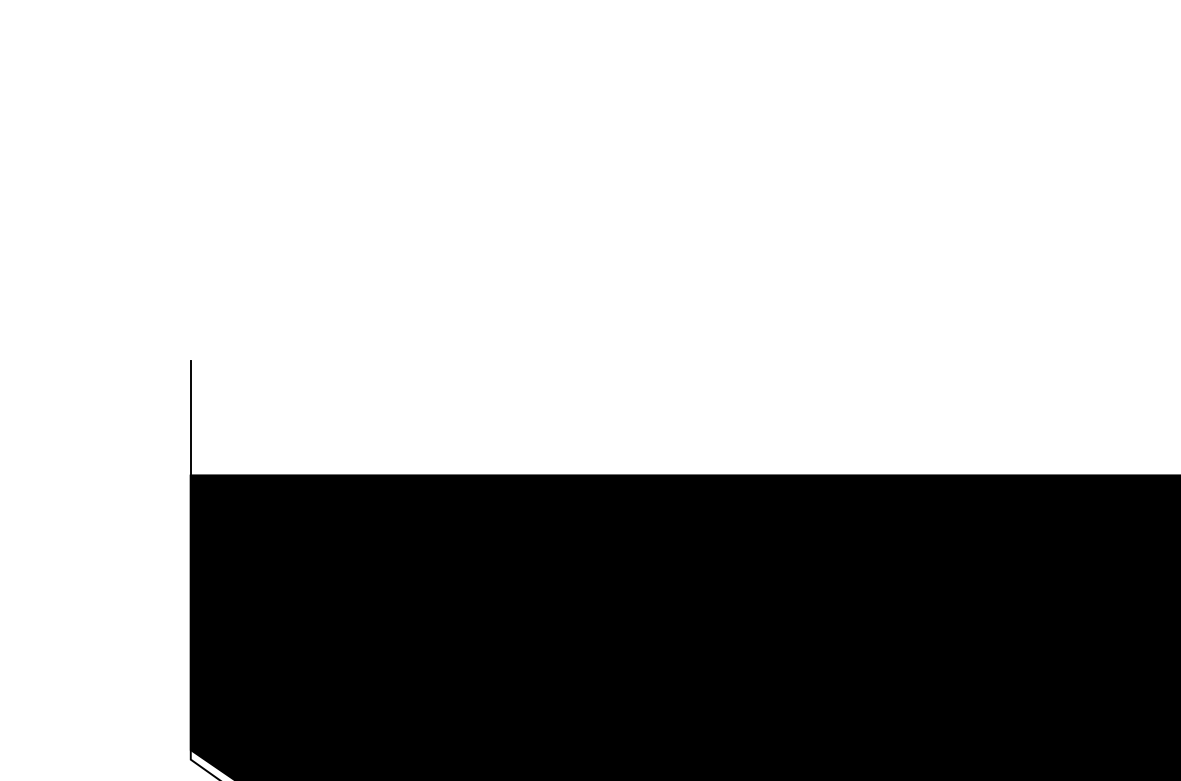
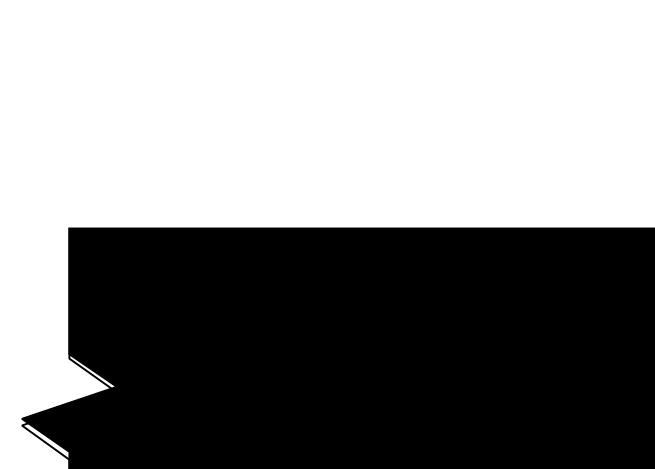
line: (190, 418) -> (69, 202), removed

